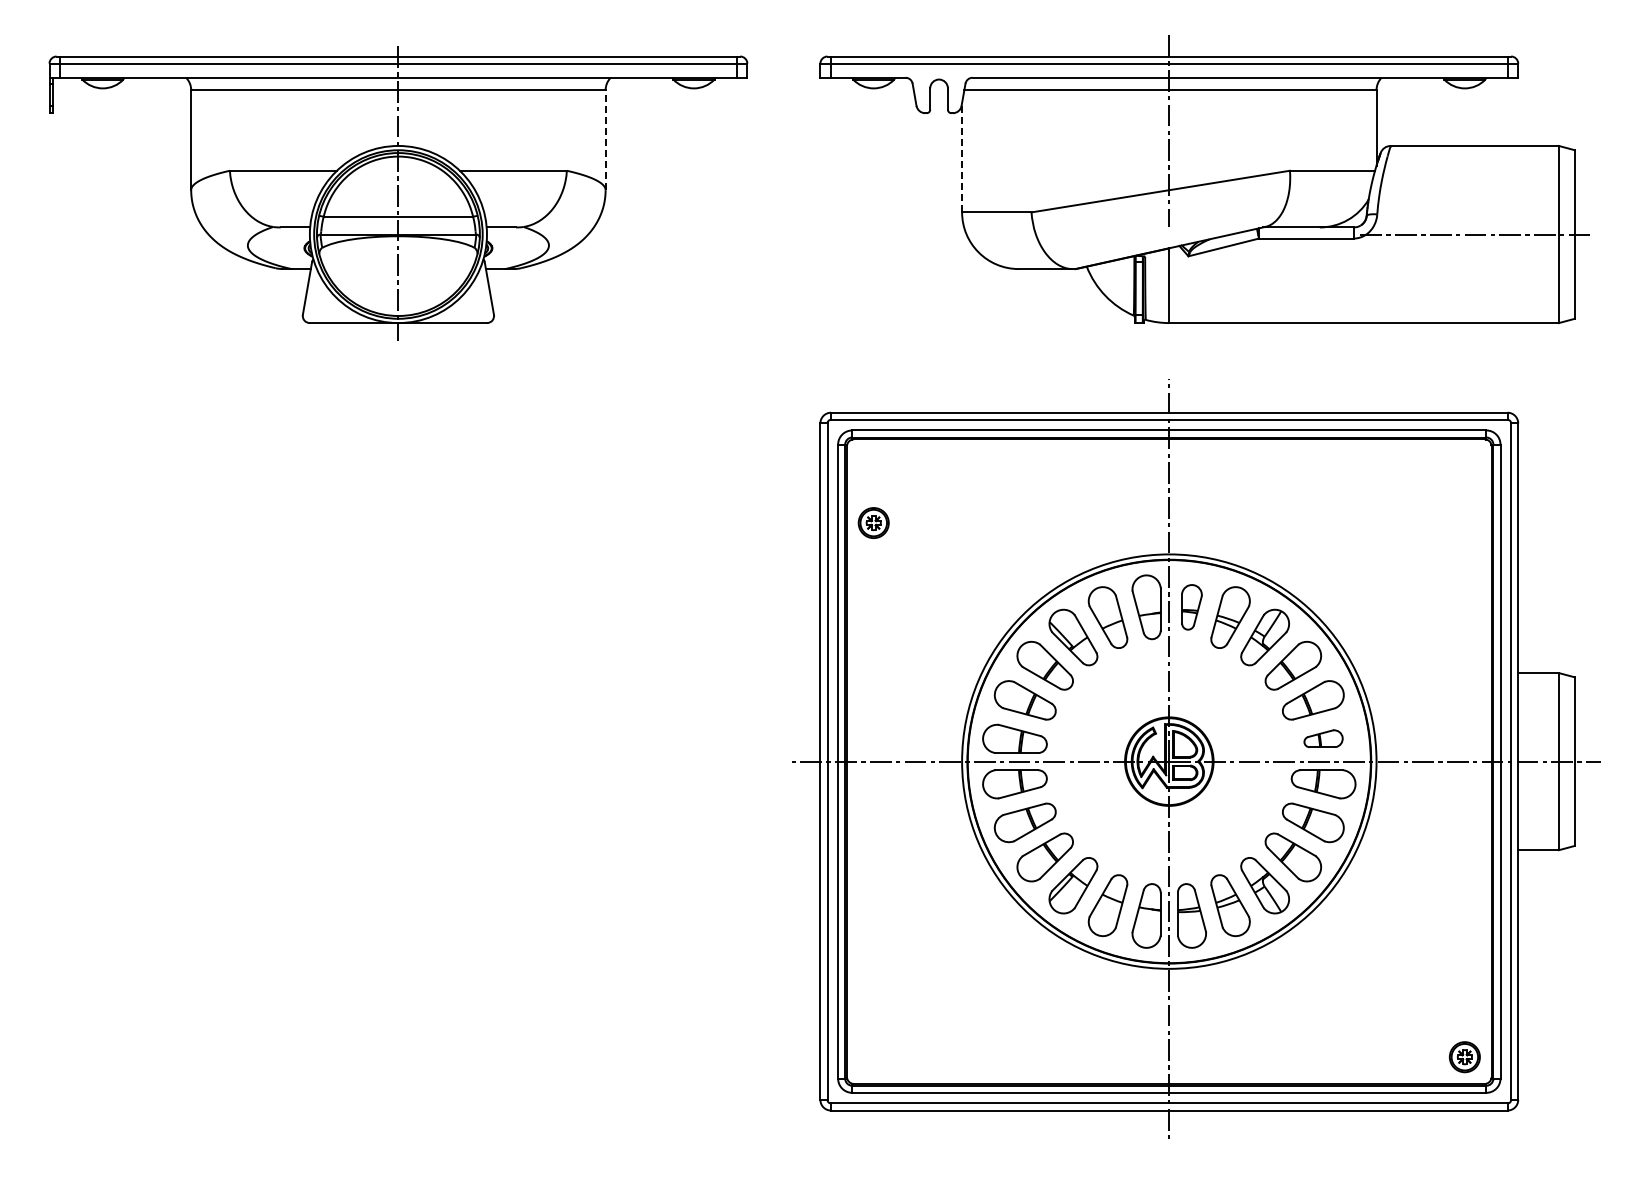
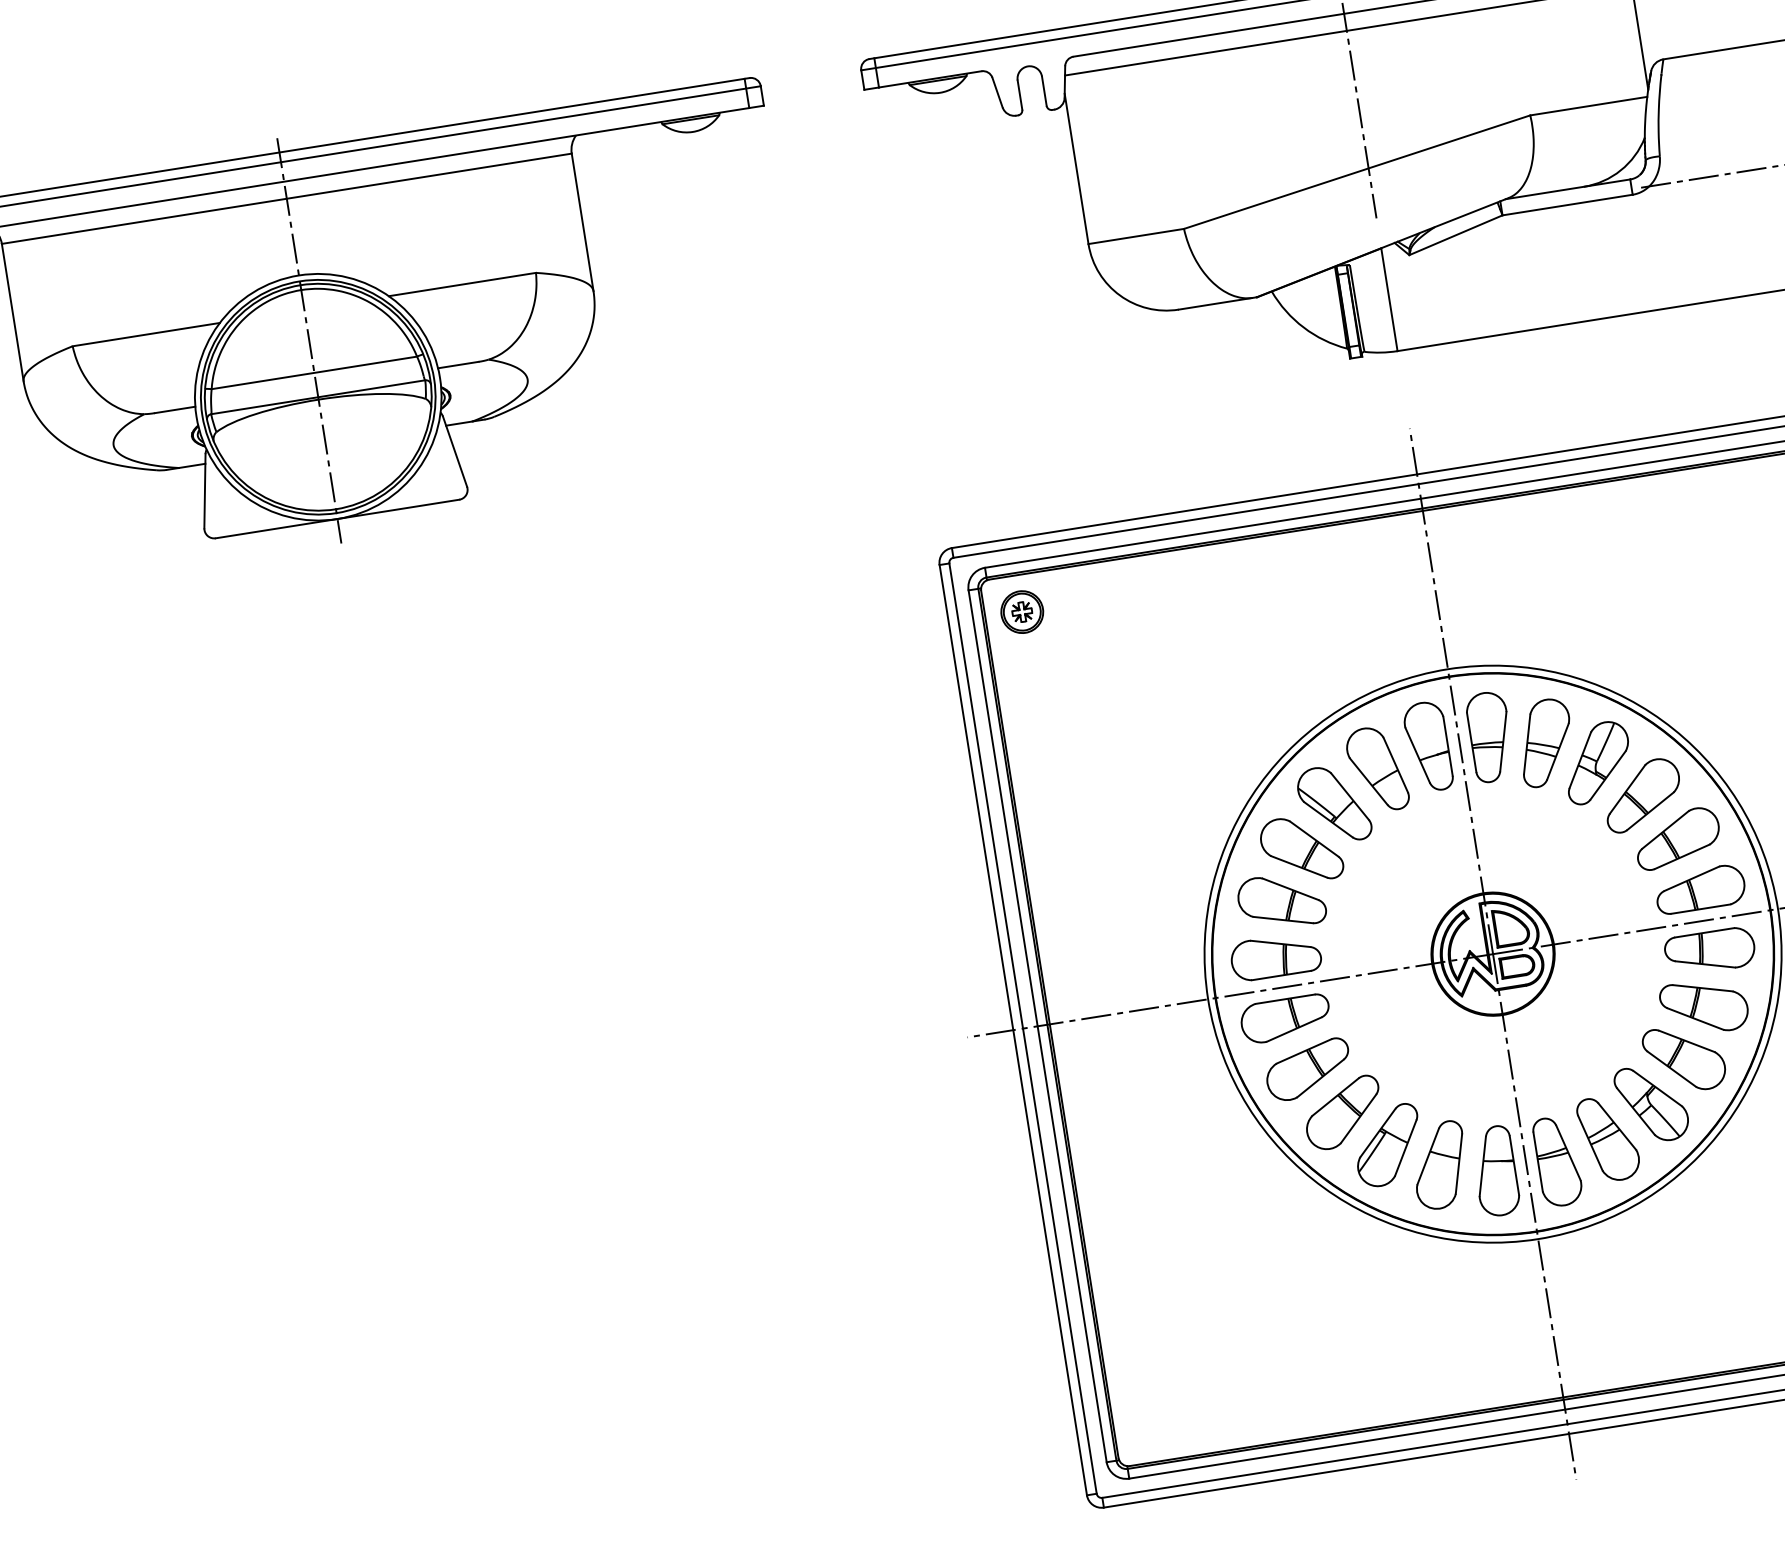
line: (605, 139) -> (582, 221), dashed -> solid
line: (962, 157) -> (1077, 168), dashed -> solid
part: (873, 522) -> (1021, 611), moved
part: (1191, 607) -> (1489, 737), size x1.43
part: (1323, 738) -> (1700, 888), size x1.67

